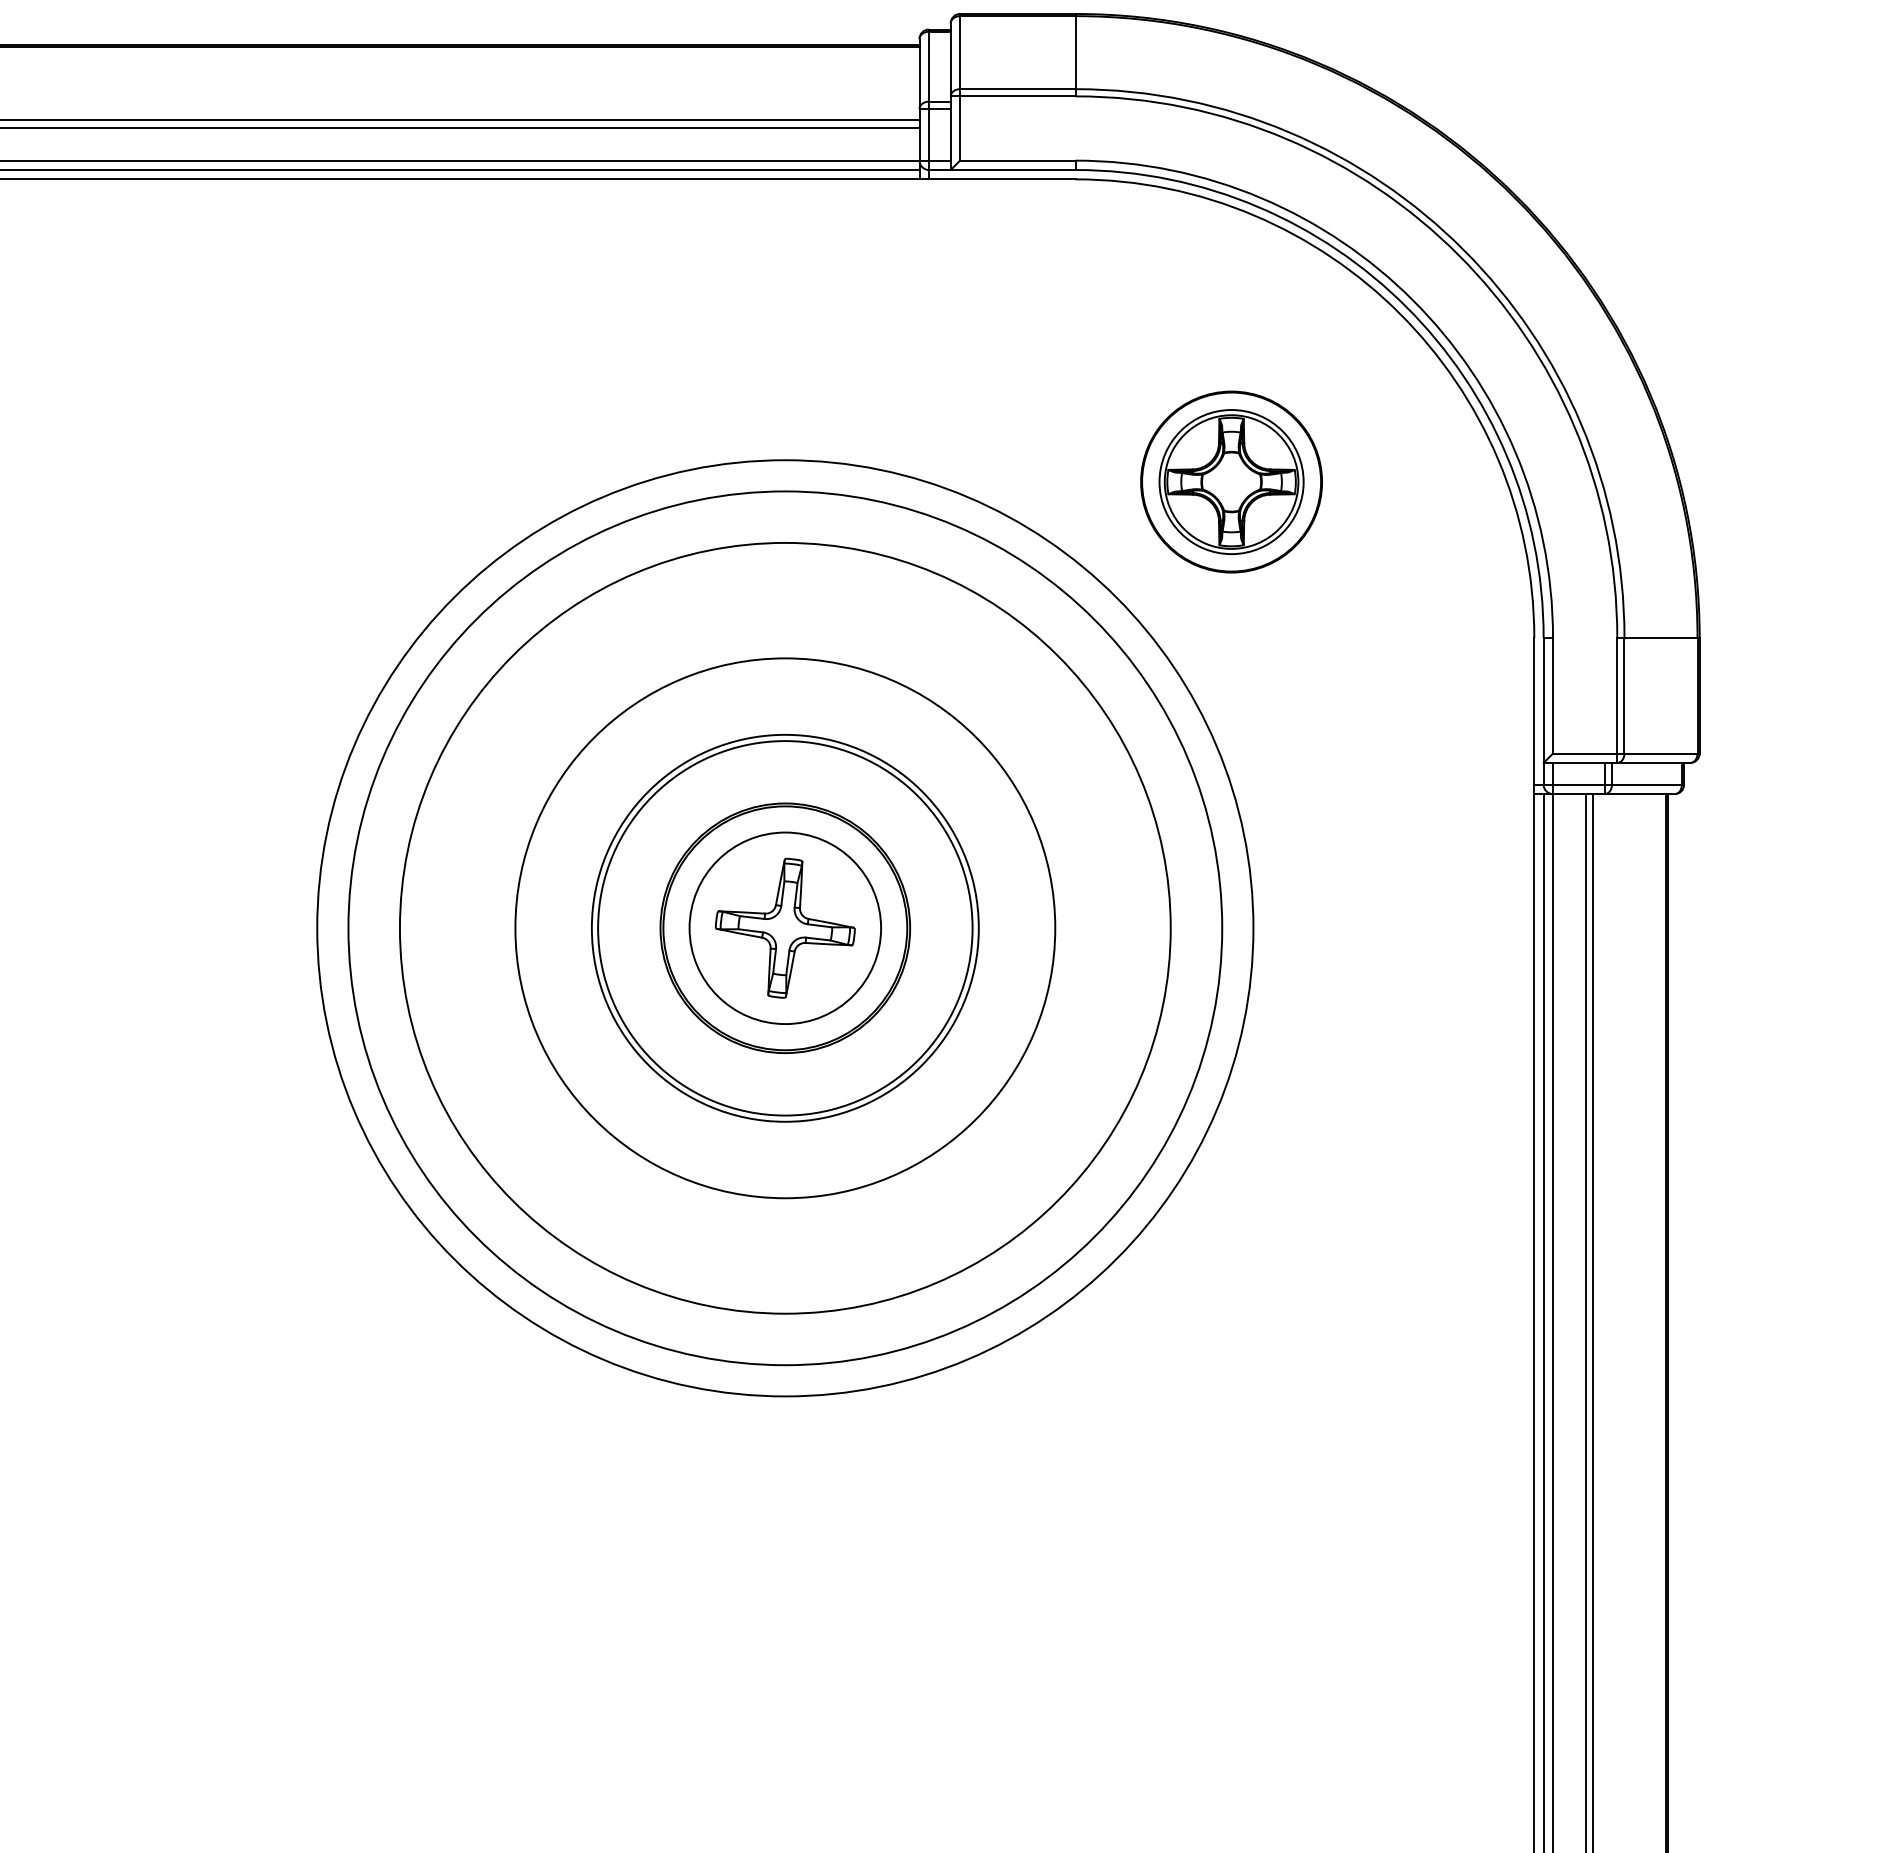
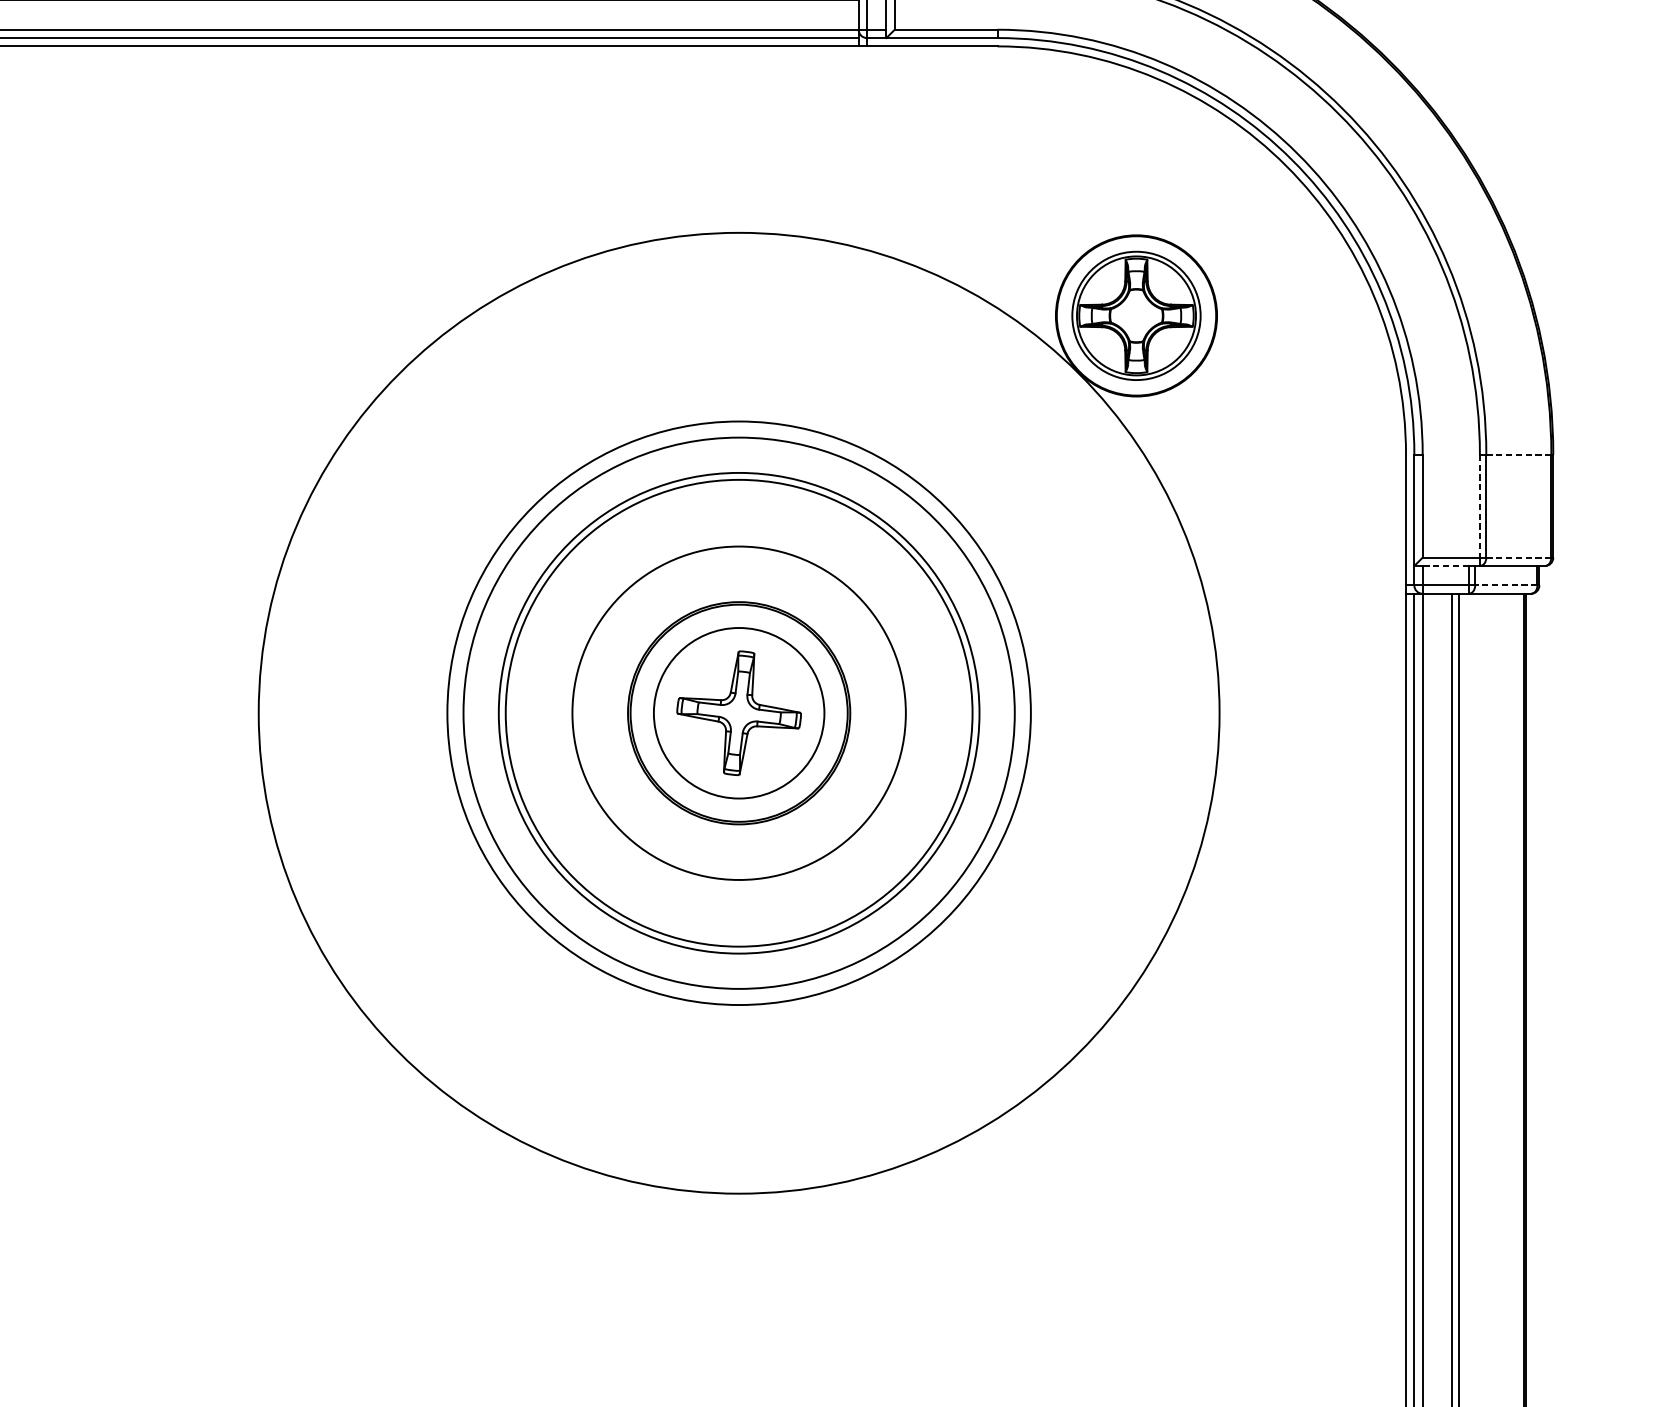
line: (1661, 638) -> (1519, 455), solid -> dashed
line: (1617, 695) -> (1480, 505), solid -> dashed
line: (1661, 753) -> (1519, 557), solid -> dashed
line: (1578, 762) -> (1445, 565), solid -> dashed
line: (1646, 784) -> (1505, 585), solid -> dashed
circle: (784, 927) -> (738, 712), size x1.4
circle: (784, 927) -> (738, 712), size x1.6
circle: (785, 928) -> (739, 713), size x0.6
circle: (785, 928) -> (739, 713), size x0.7

